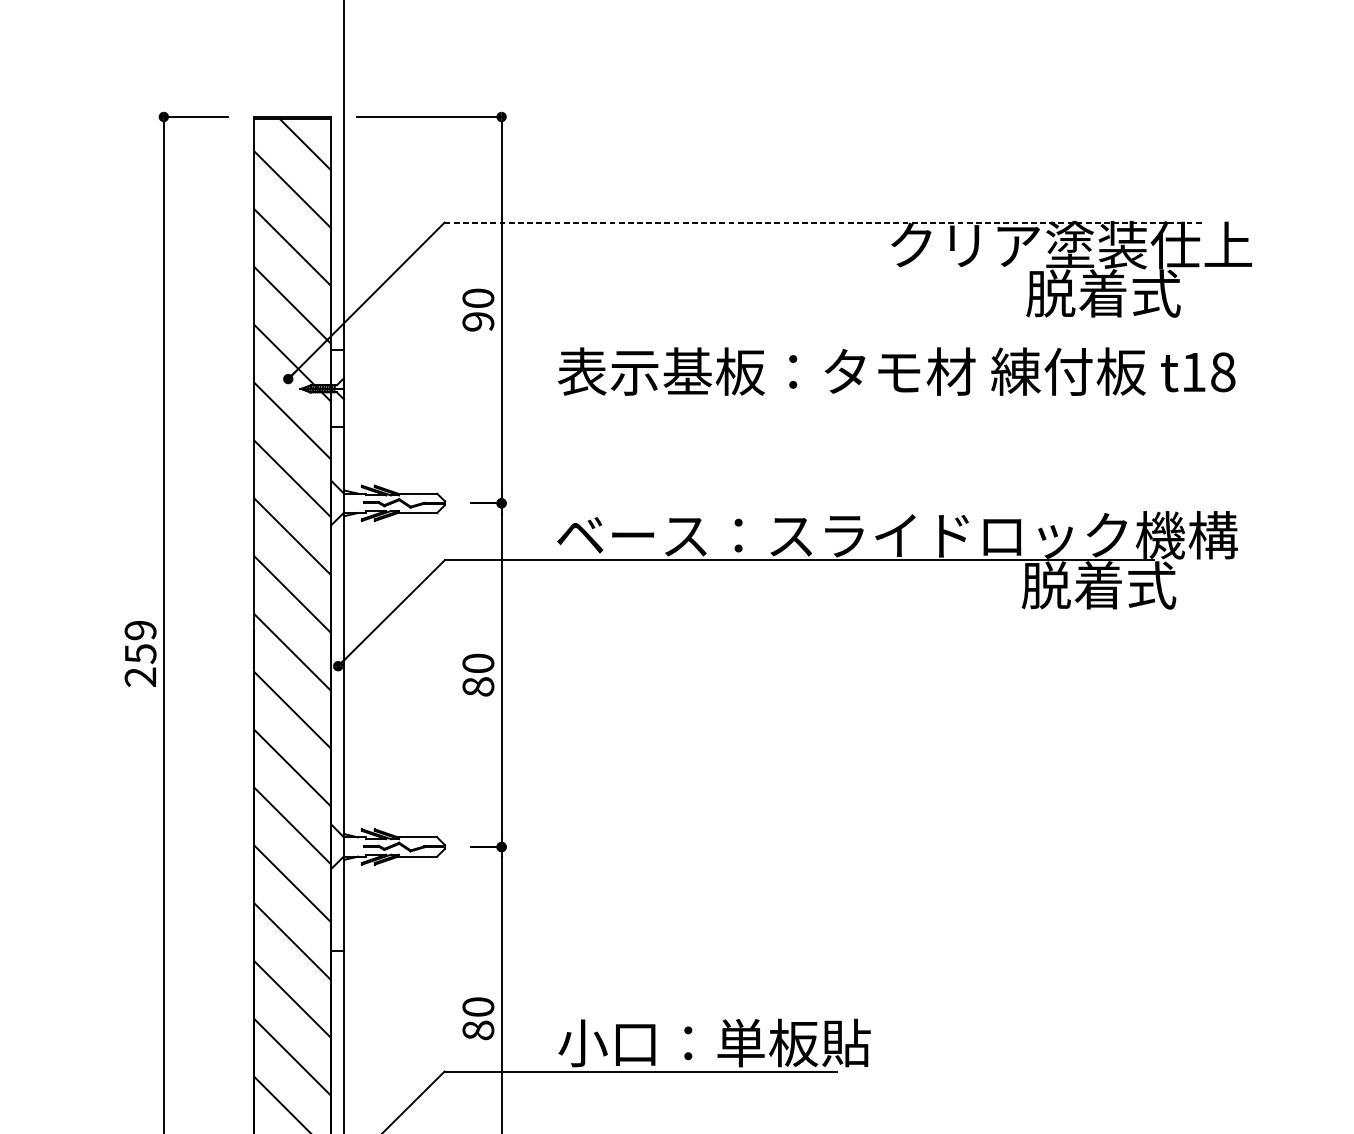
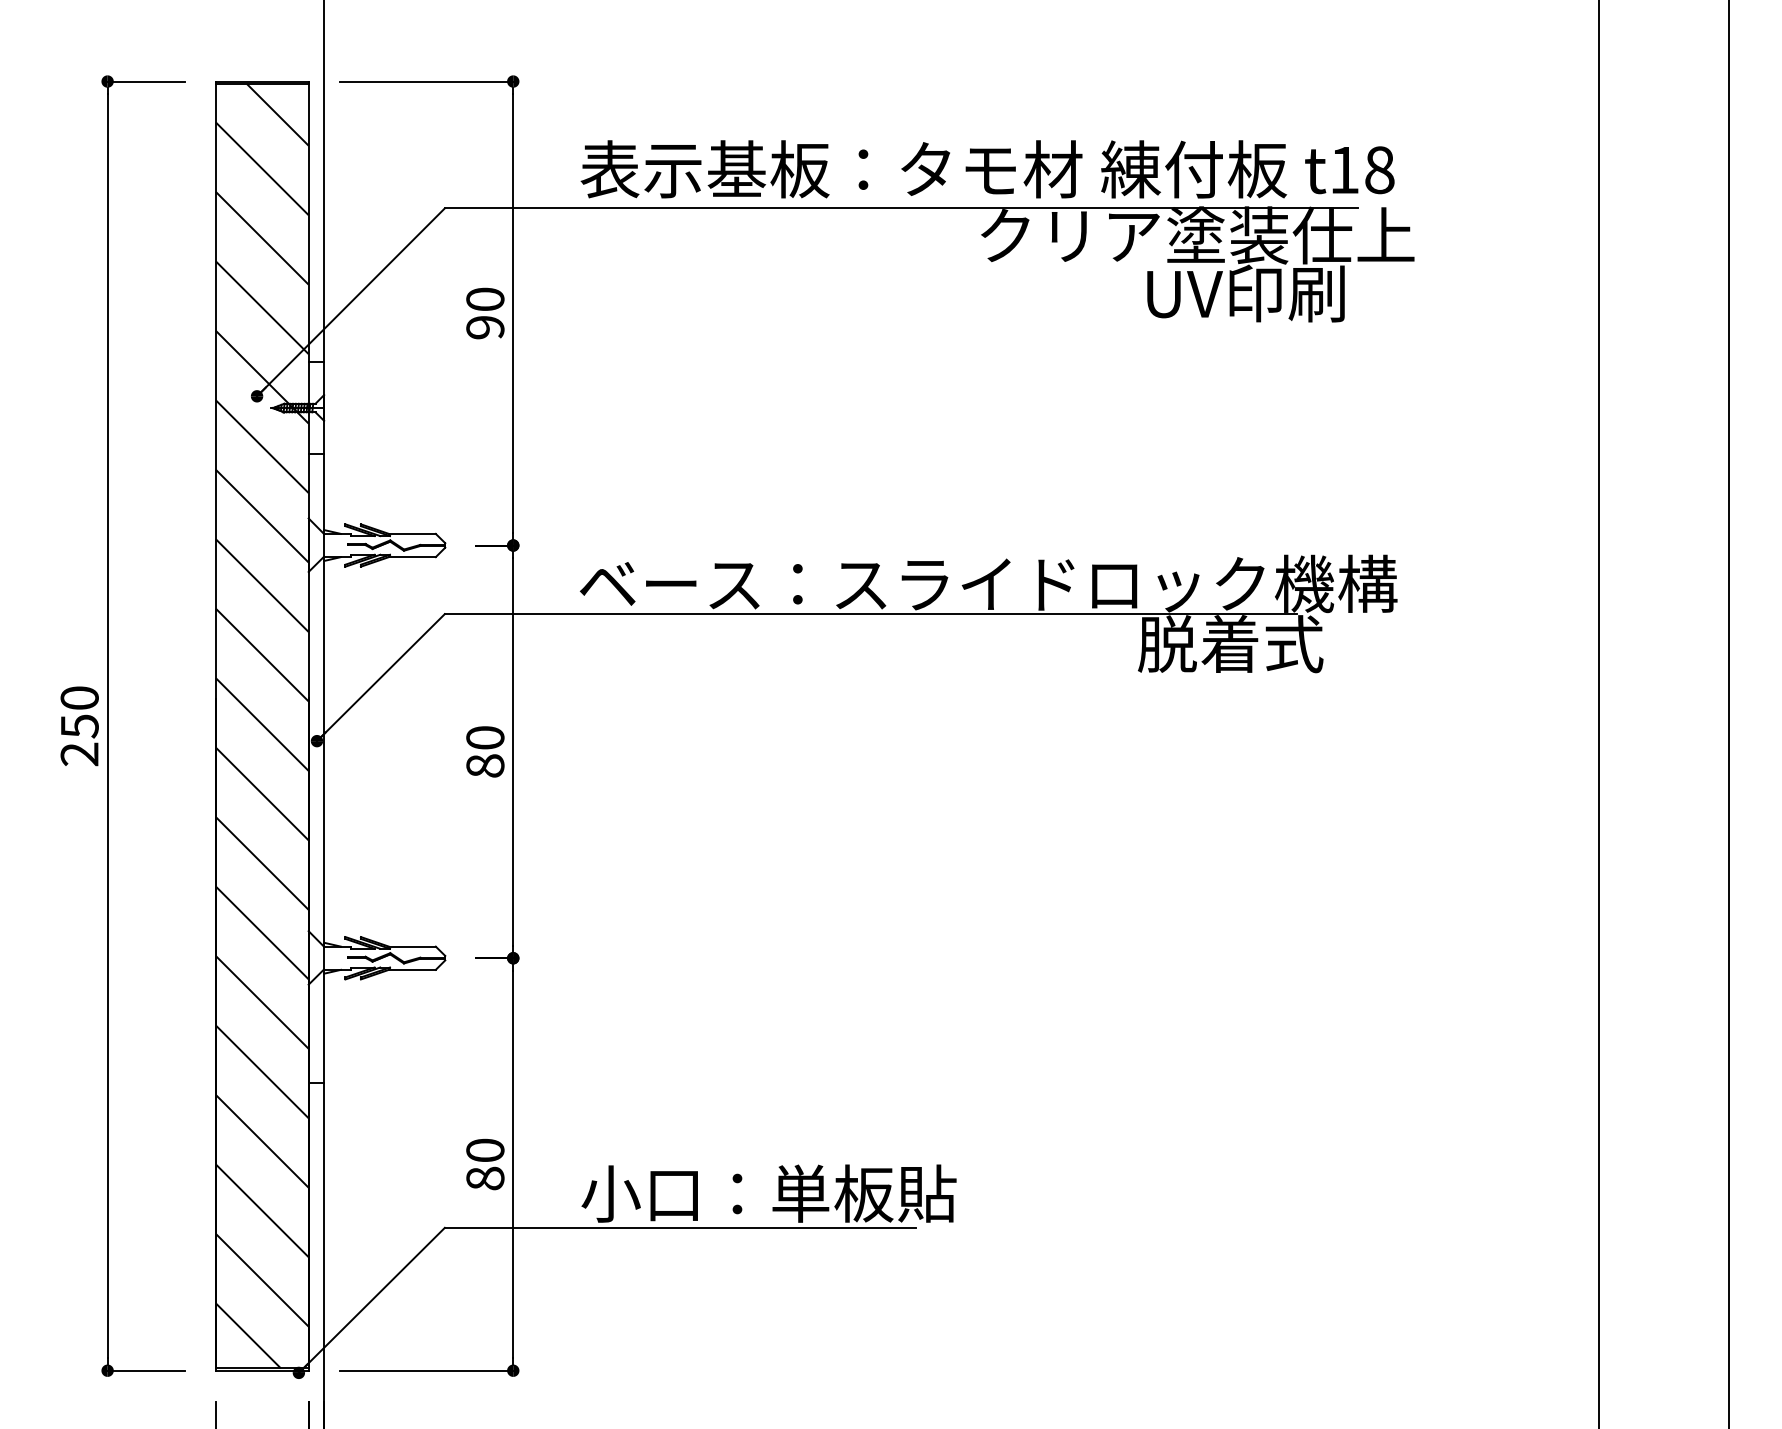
line: (824, 222) -> (901, 208), dashed -> solid
text: (1109, 293) -> (1243, 293), 脱着式 -> UV印刷
text: (896, 371) -> (987, 169), moved
text: (140, 629) -> (79, 697), 259 -> 250

